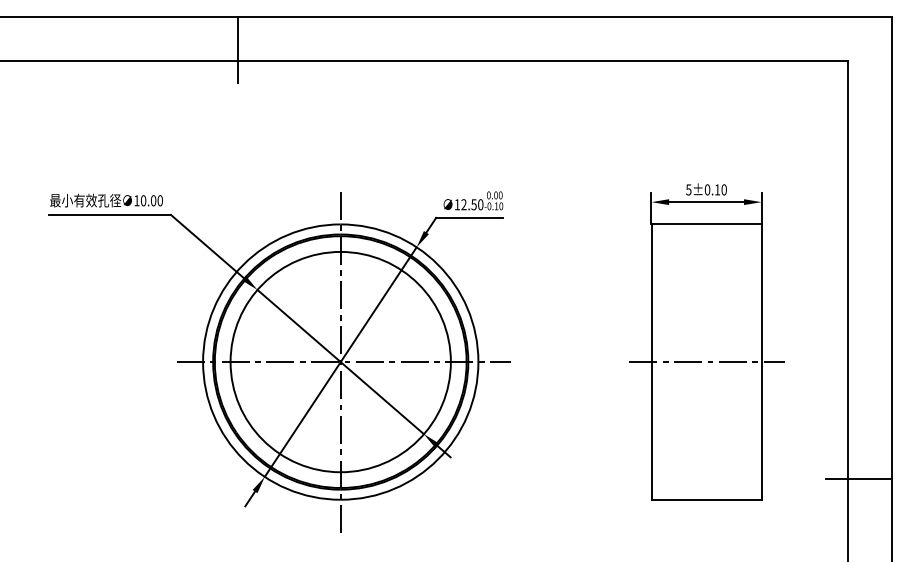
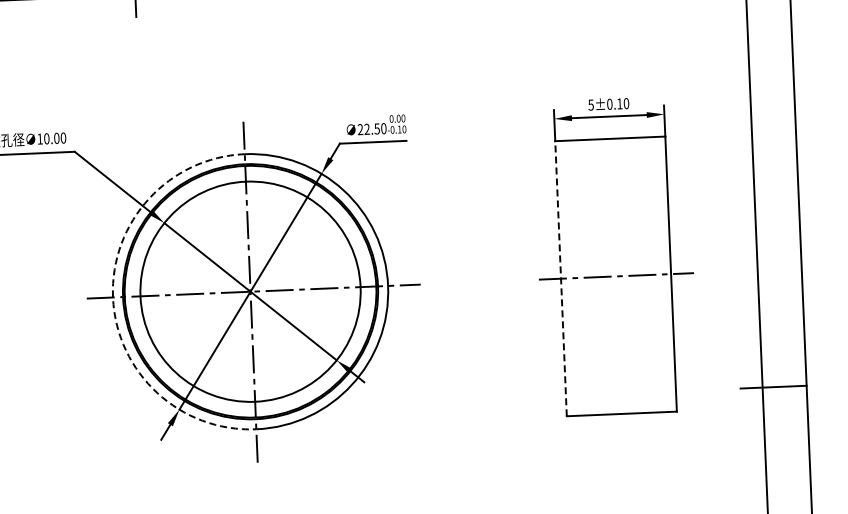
text: (457, 204) -> (360, 129), 12.50 -> 22.50
arc: (203, 362) -> (113, 297), solid -> dashed
line: (651, 362) -> (561, 279), solid -> dashed

